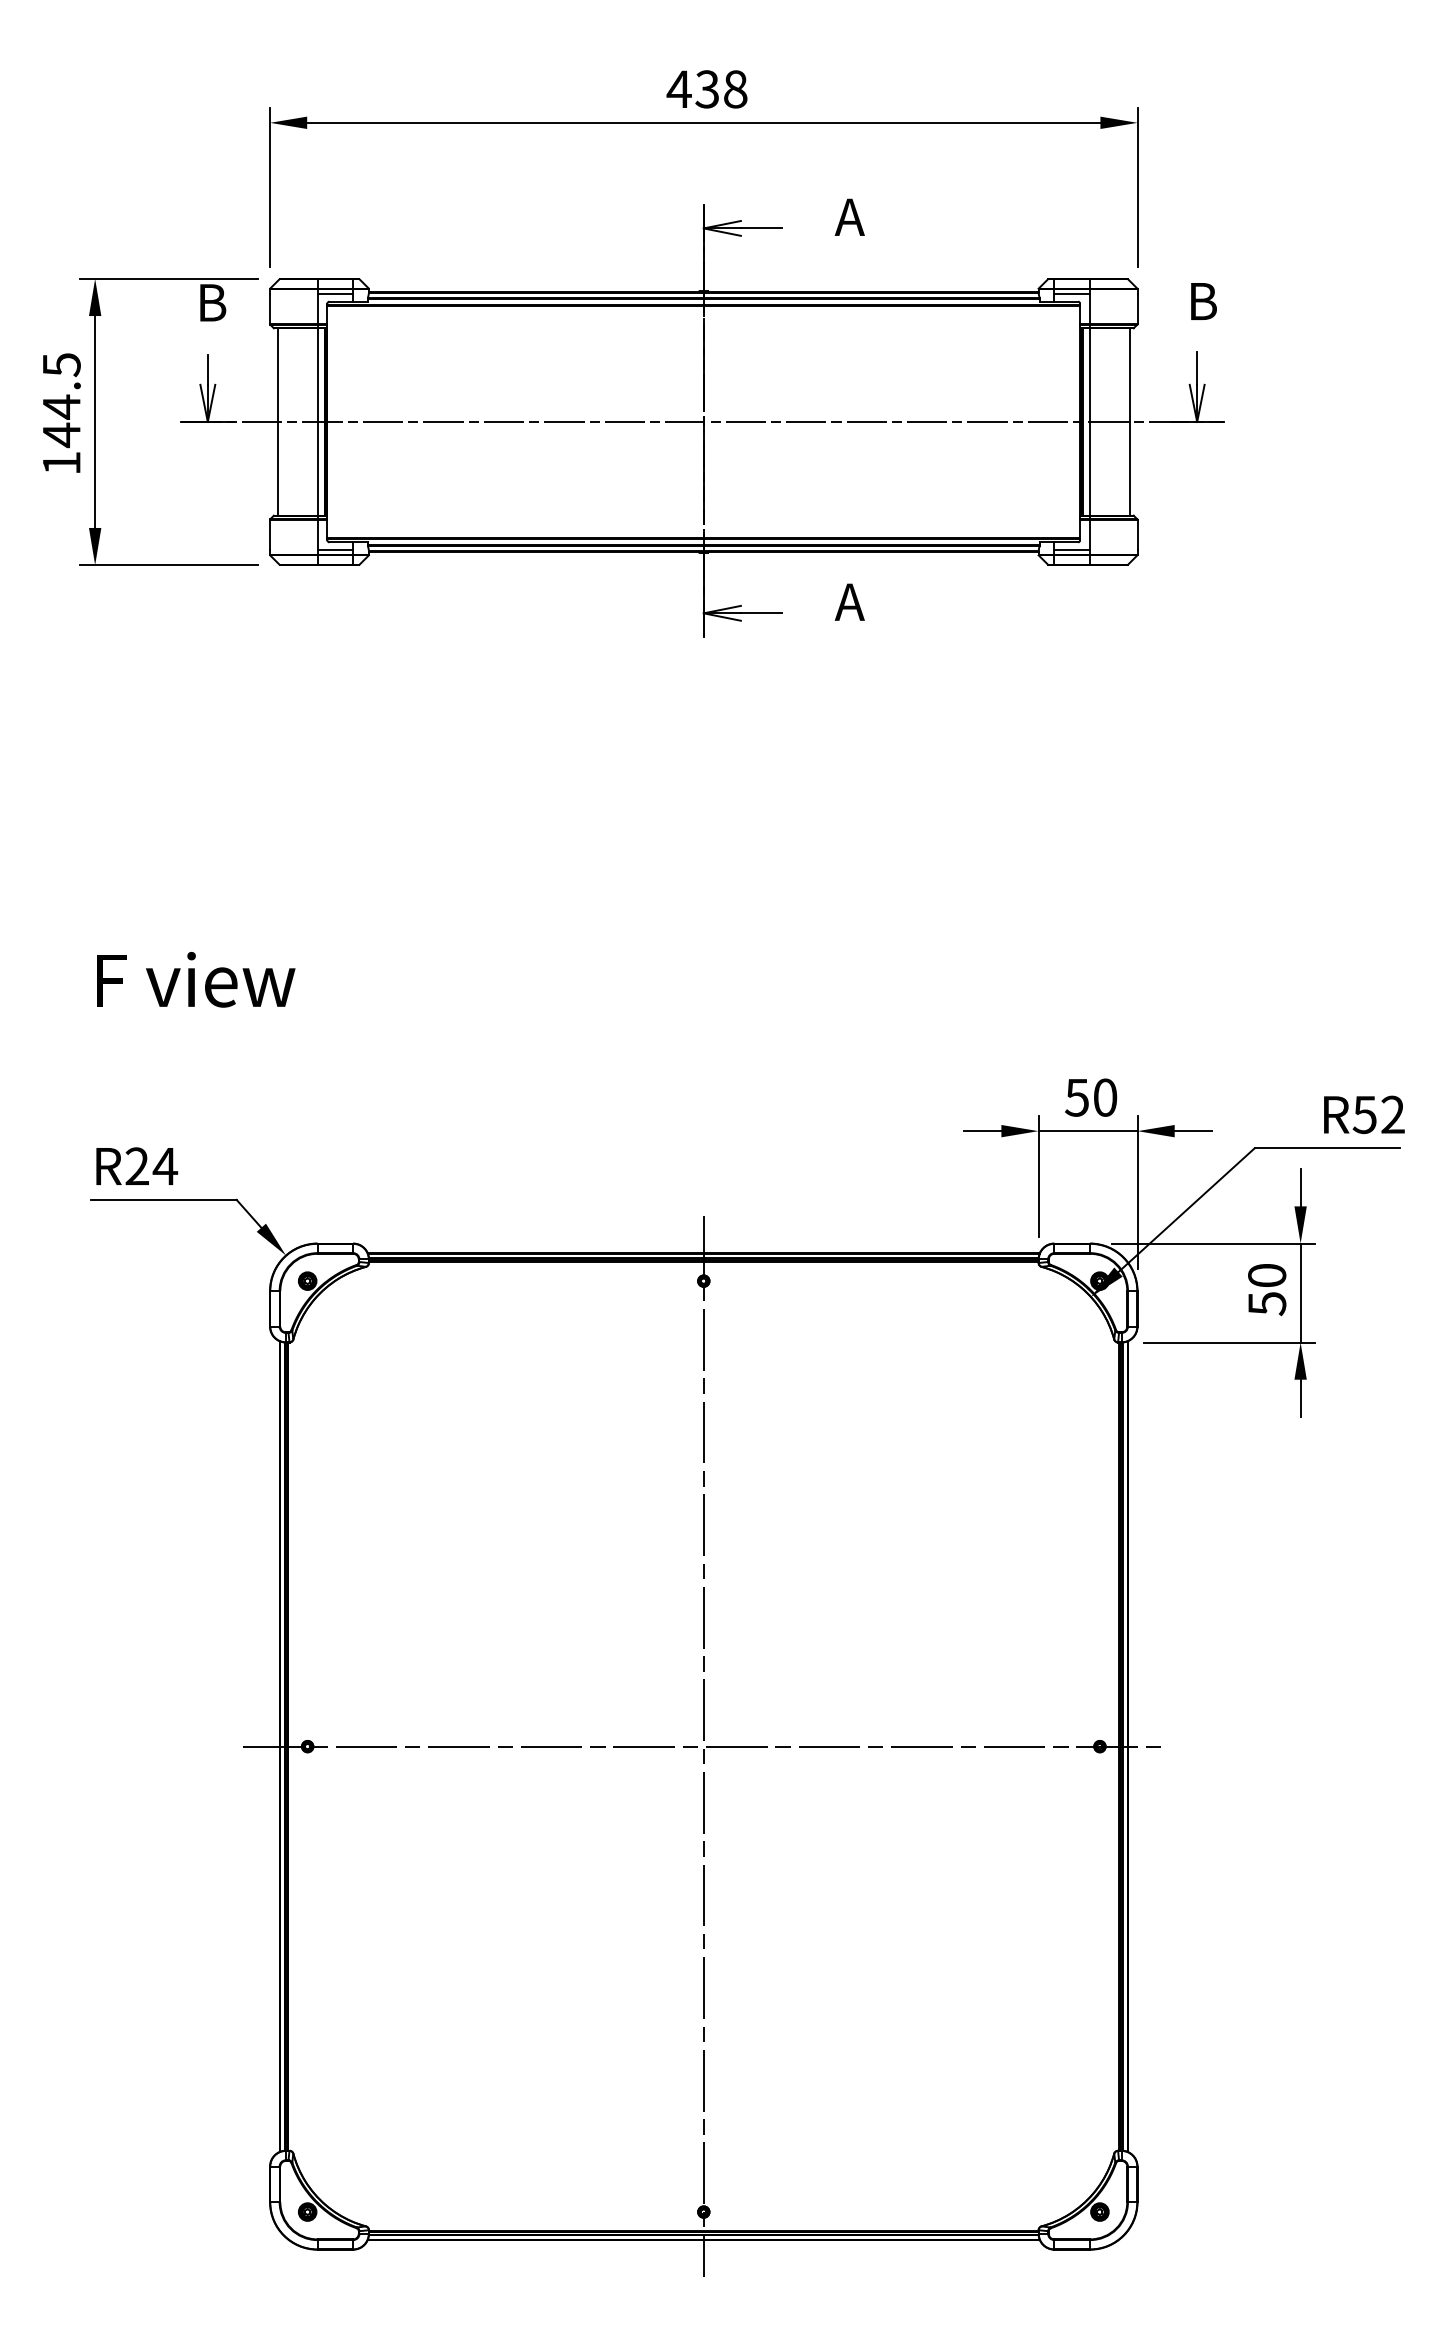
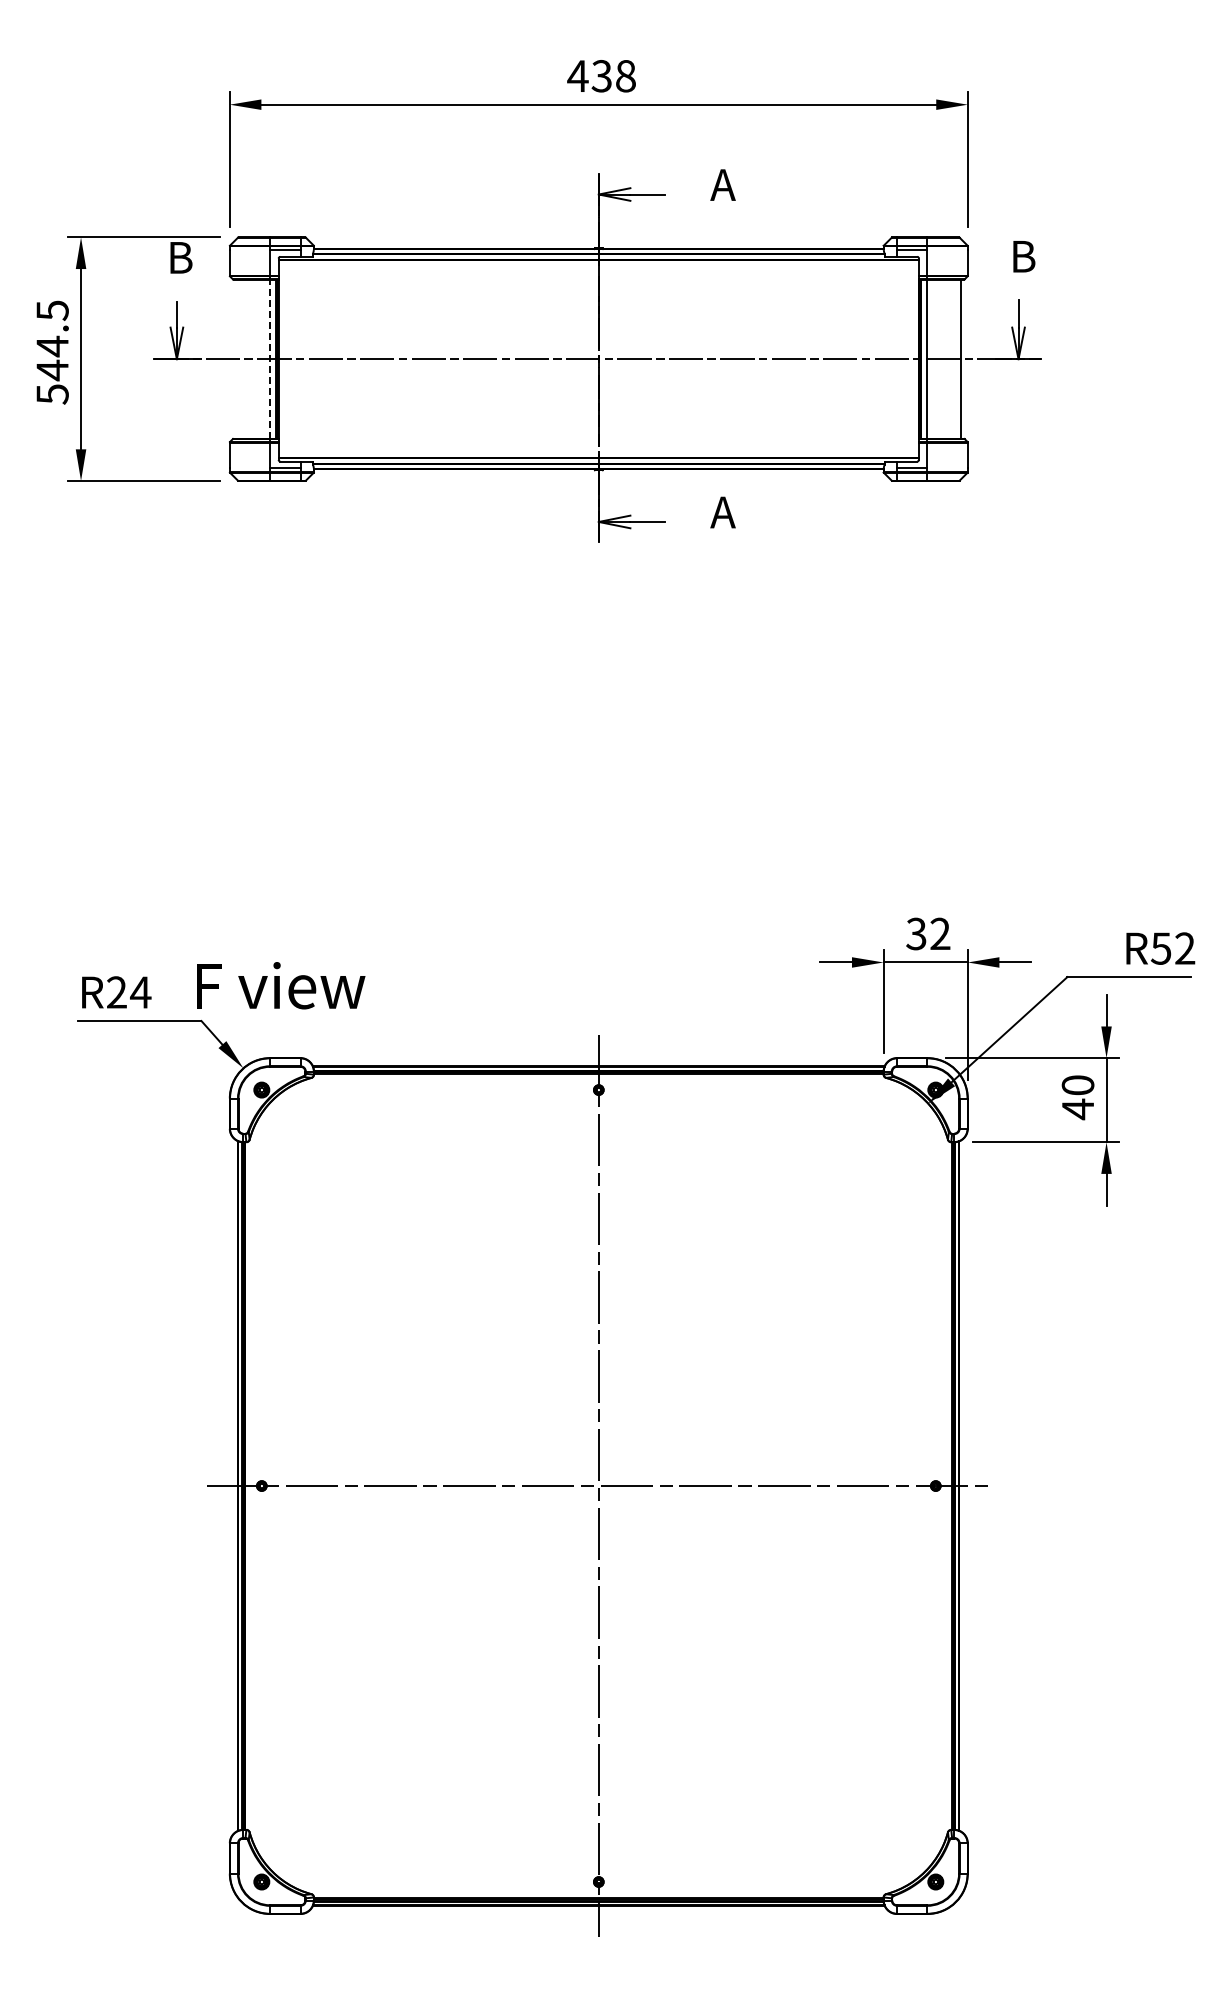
line: (277, 421) -> (236, 358), removed
line: (317, 422) -> (270, 359), solid -> dashed
text: (61, 463) -> (52, 394), 144.5 -> 544.5
text: (196, 979) -> (281, 985), moved
text: (1091, 1097) -> (928, 933), 50 -> 32
text: (1267, 1303) -> (1078, 1109), 50 -> 40

